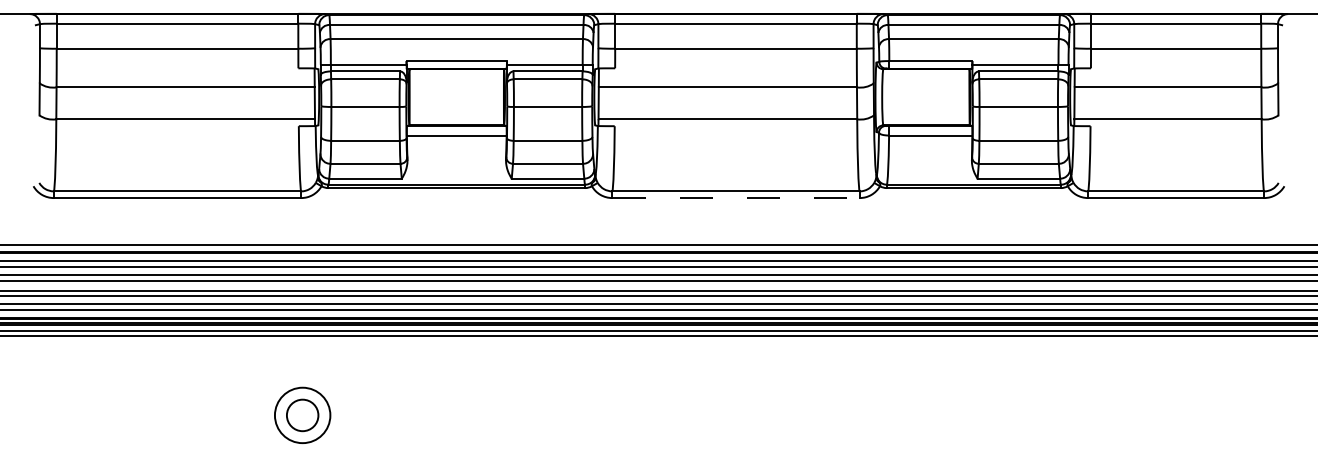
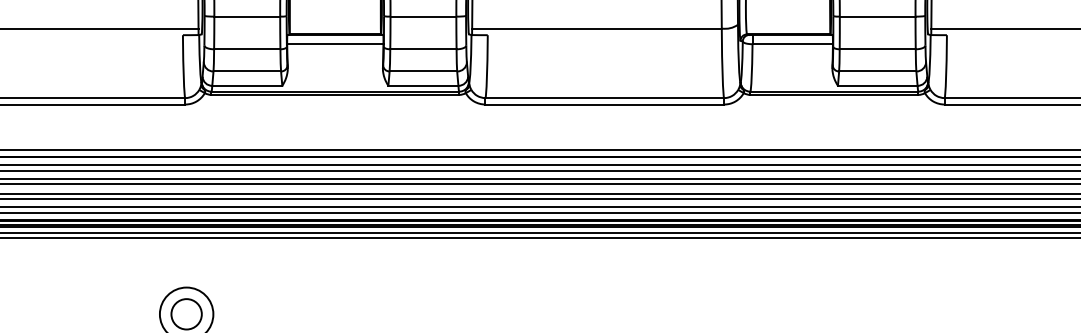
line: (736, 198) -> (605, 104), dashed -> solid

